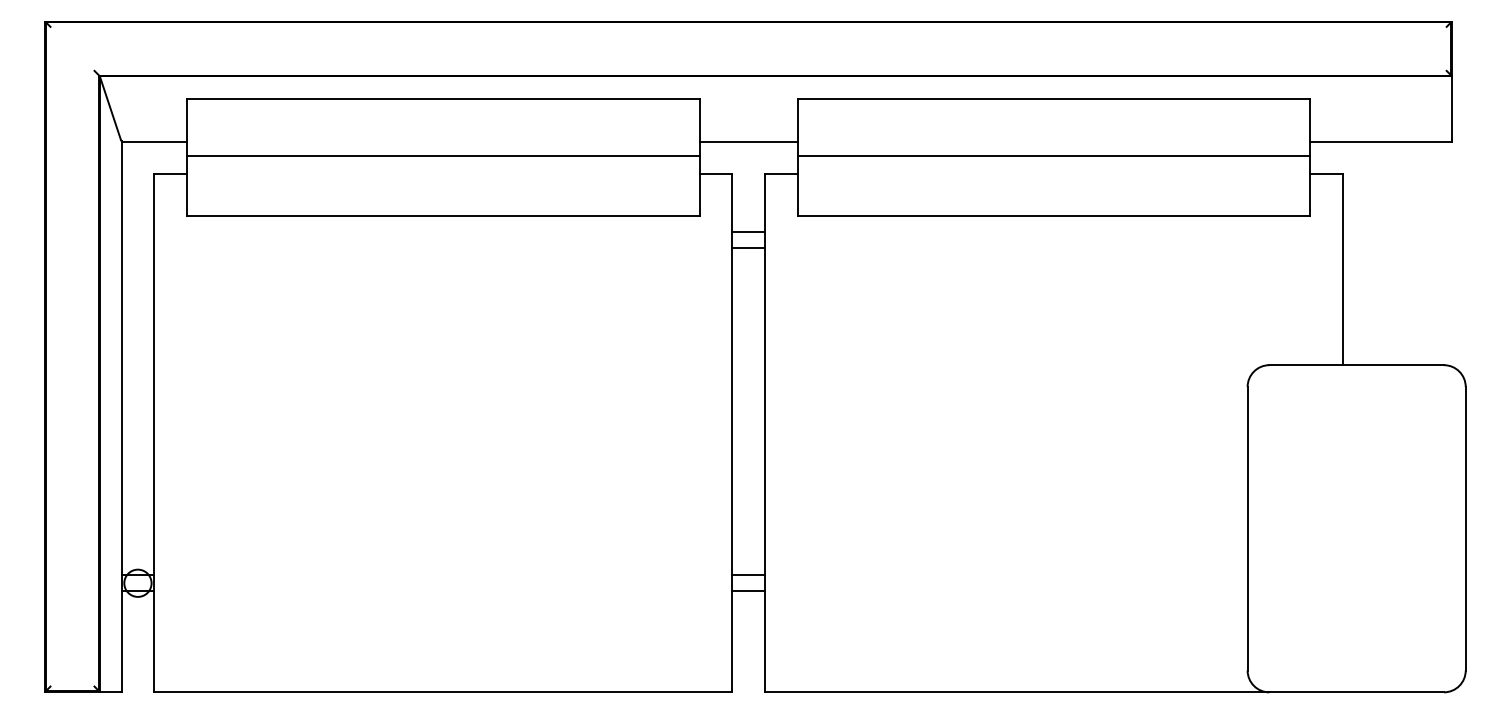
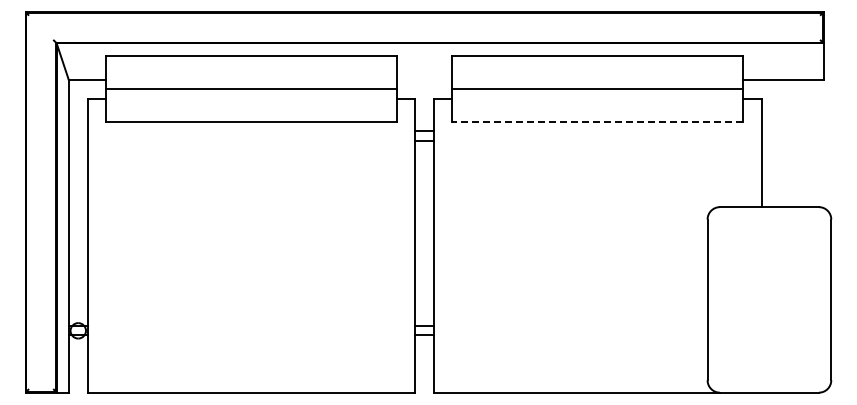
line: (748, 141) -> (424, 80), removed
line: (1053, 215) -> (597, 122), solid -> dashed

